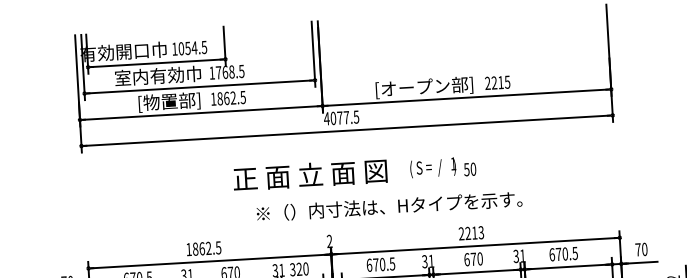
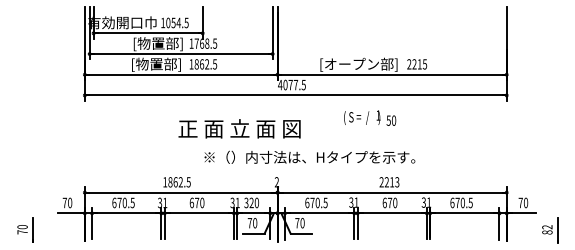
text: (157, 77) -> (148, 44), 室内有効巾 -> [物置部]
text: (443, 166) -> (370, 117), moved
text: (310, 174) -> (239, 128), moved
text: (388, 205) -> (309, 156), moved

